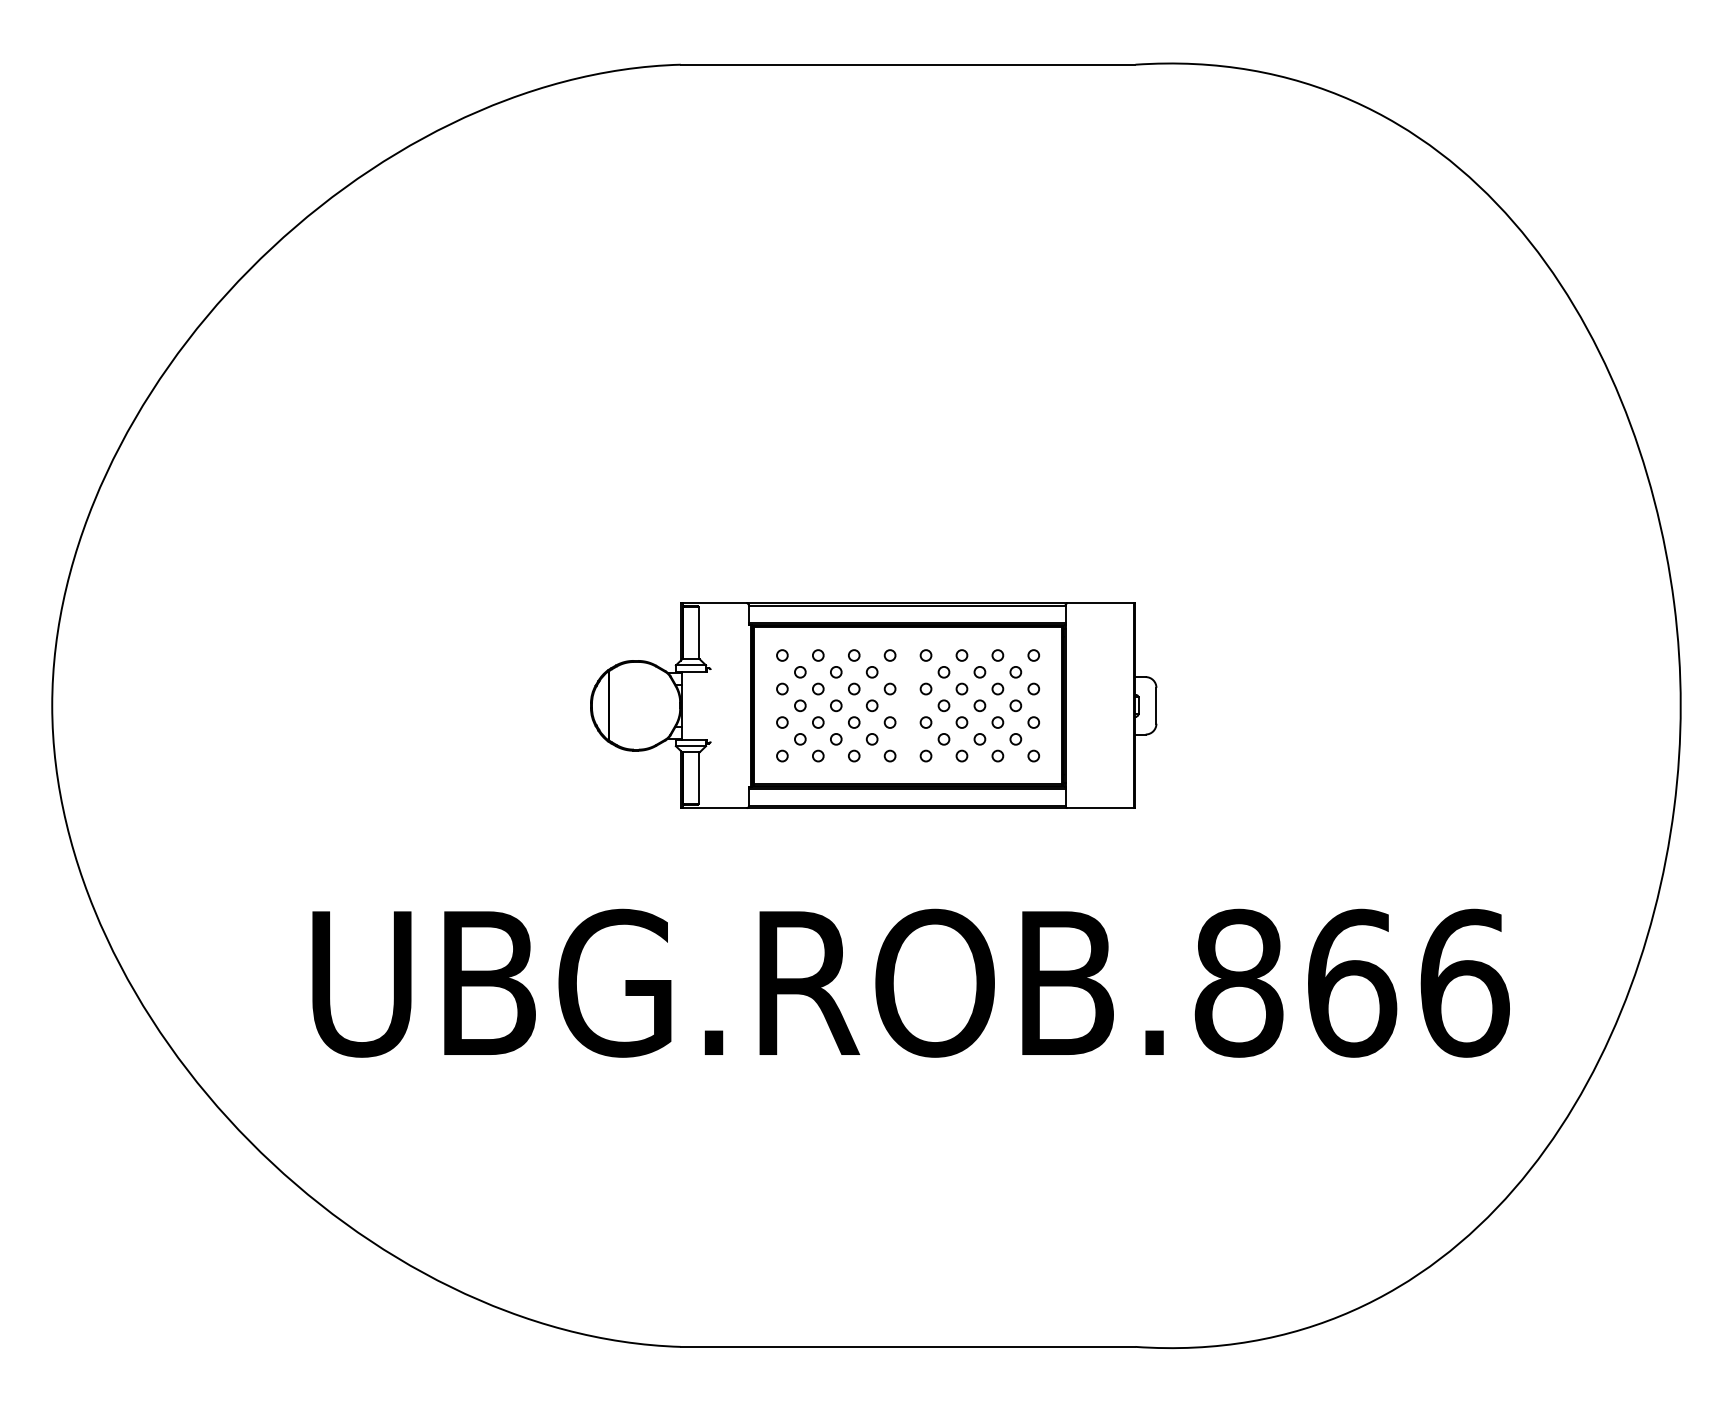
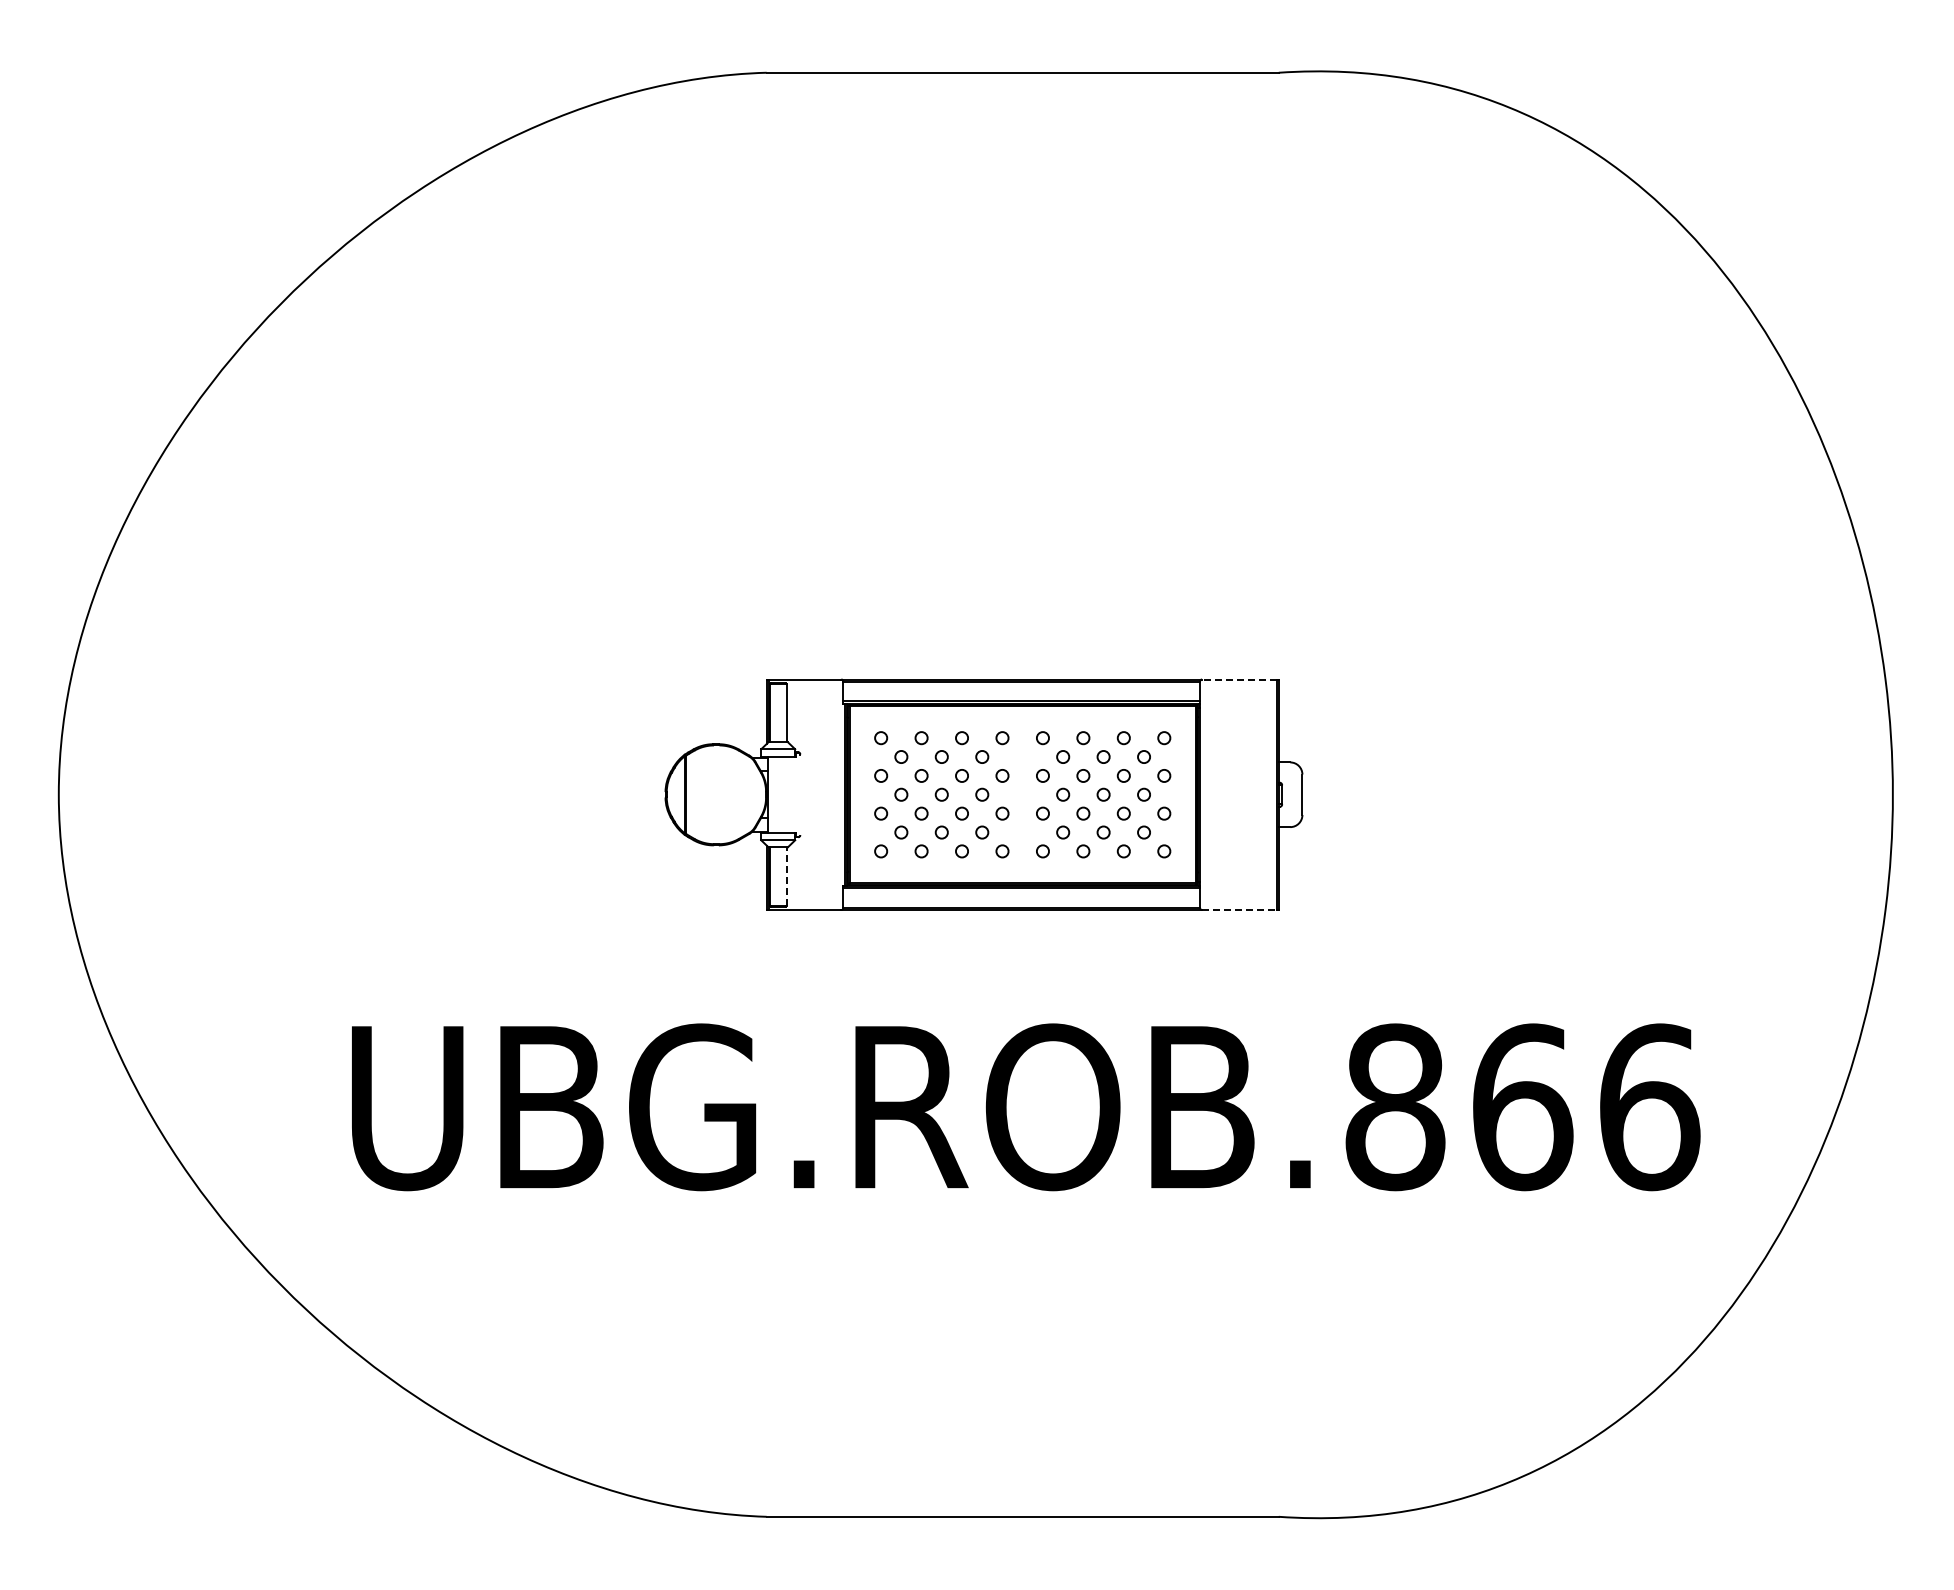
line: (1099, 603) -> (1238, 679), solid -> dashed
line: (698, 777) -> (786, 875), solid -> dashed
line: (1100, 808) -> (1239, 910), solid -> dashed

